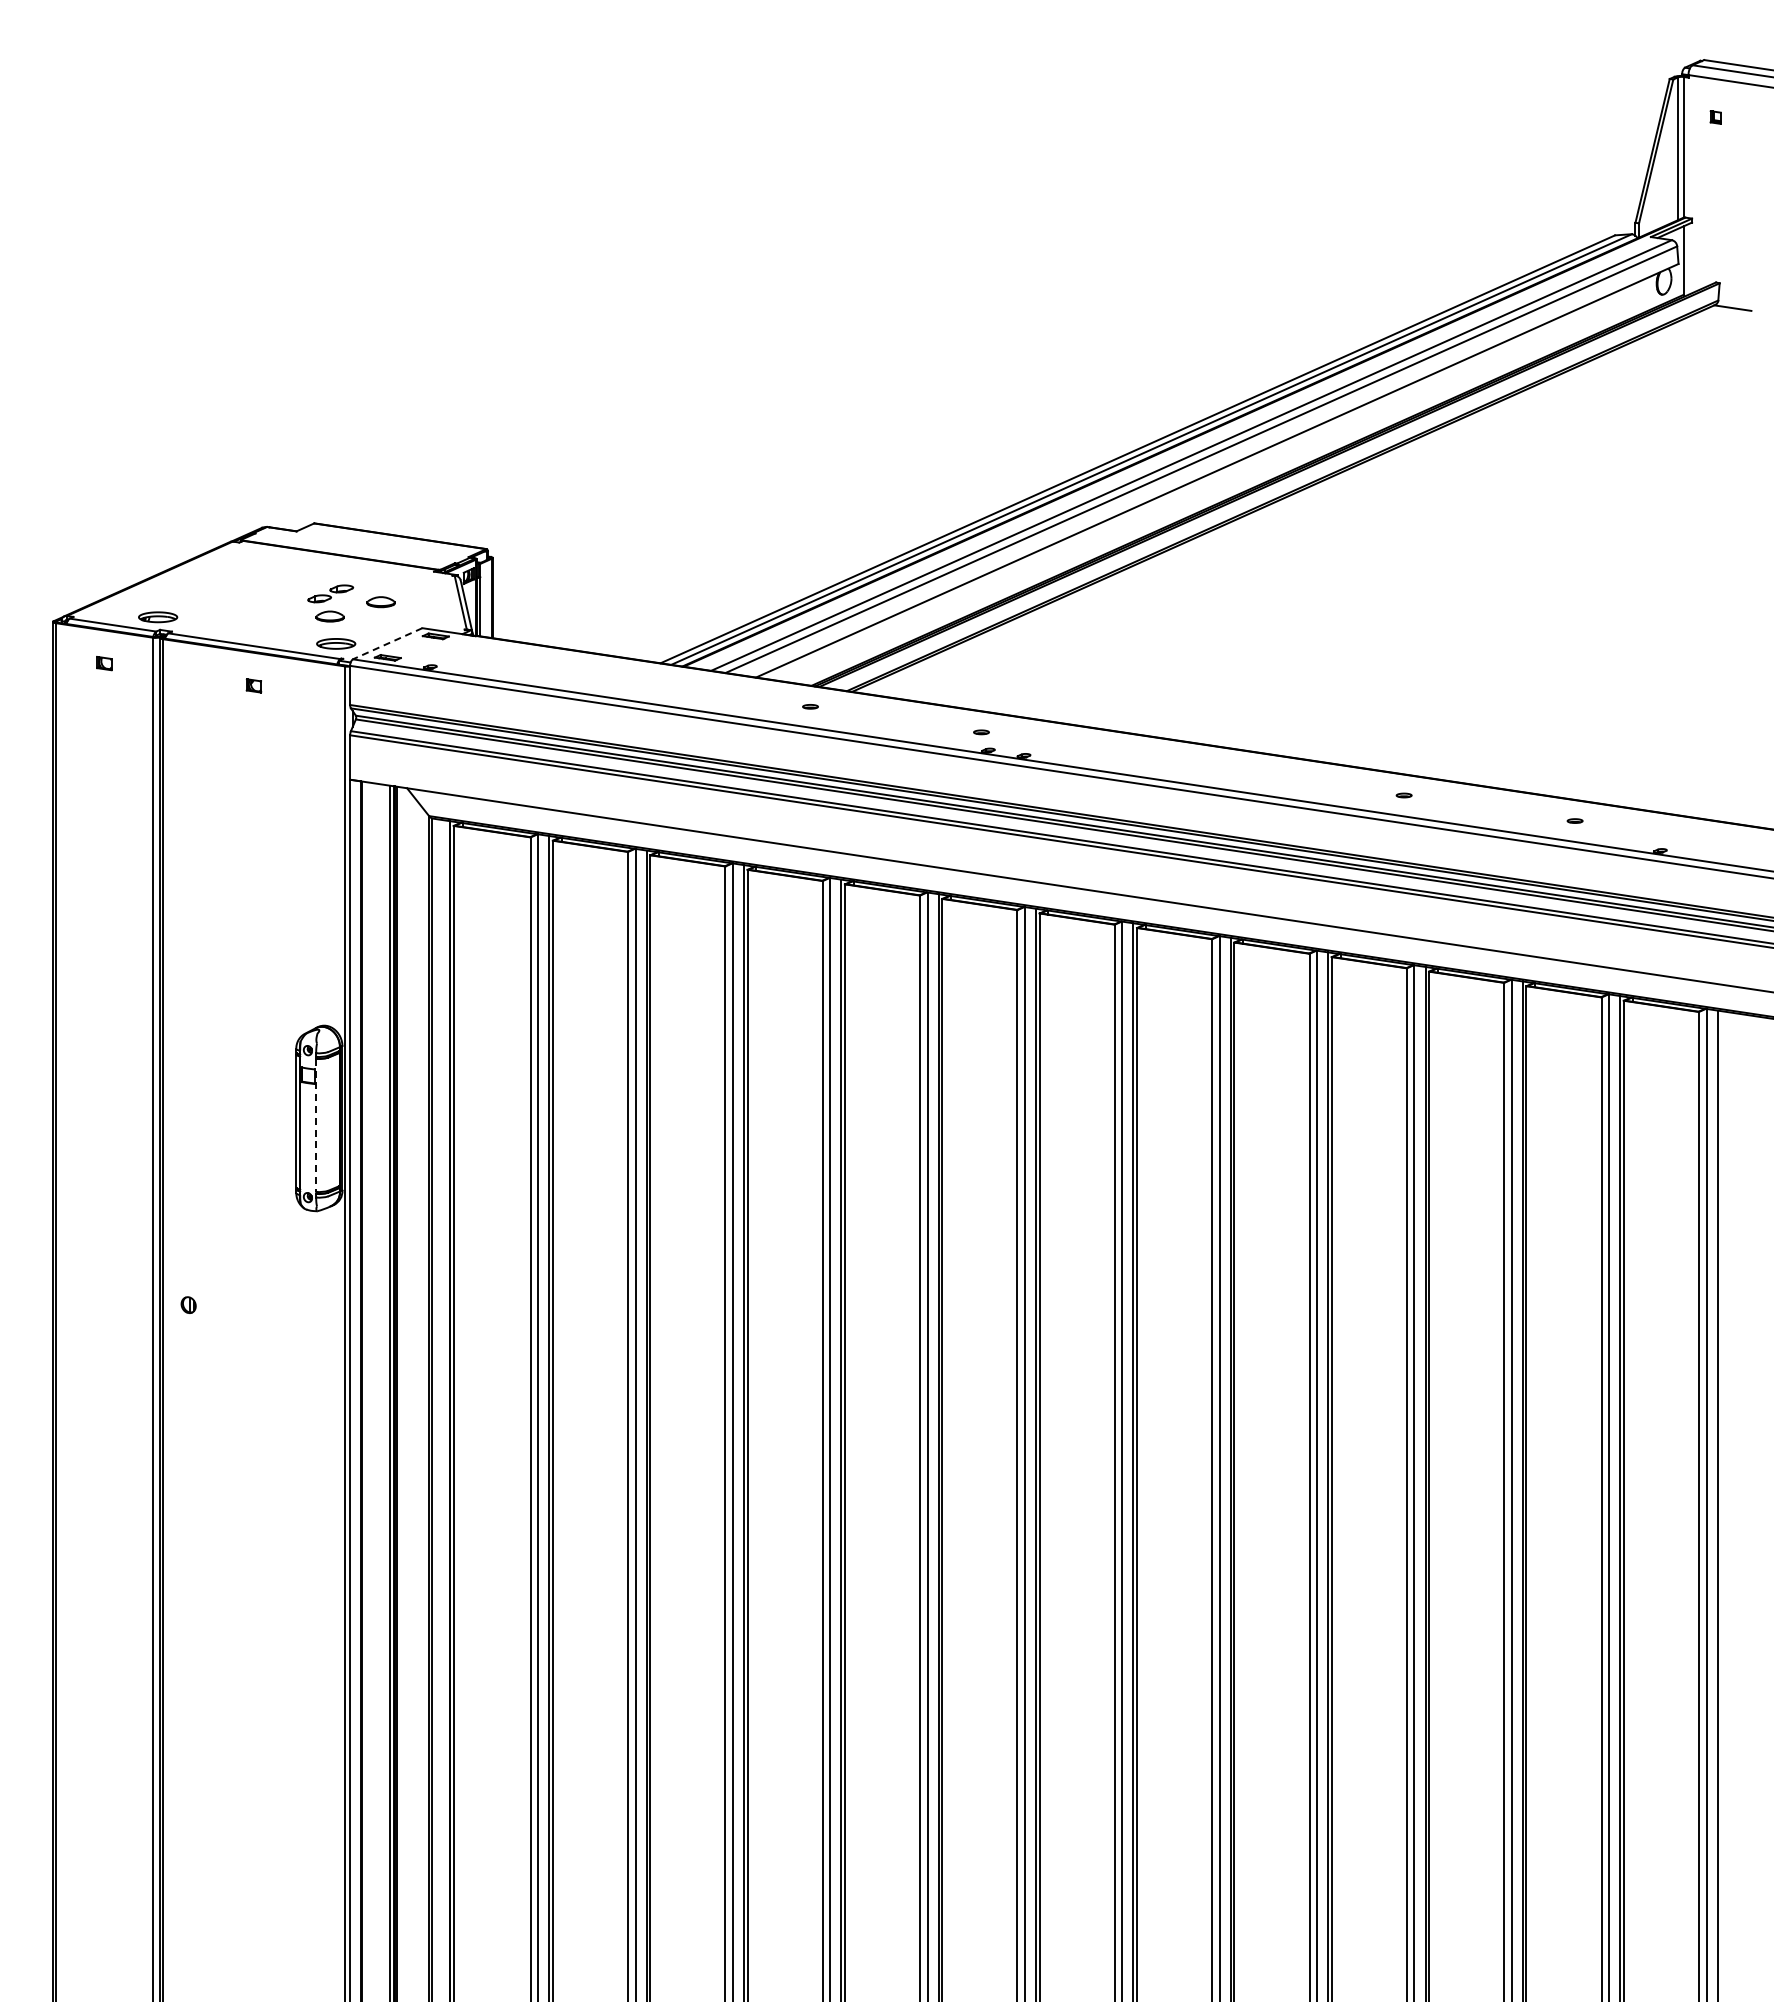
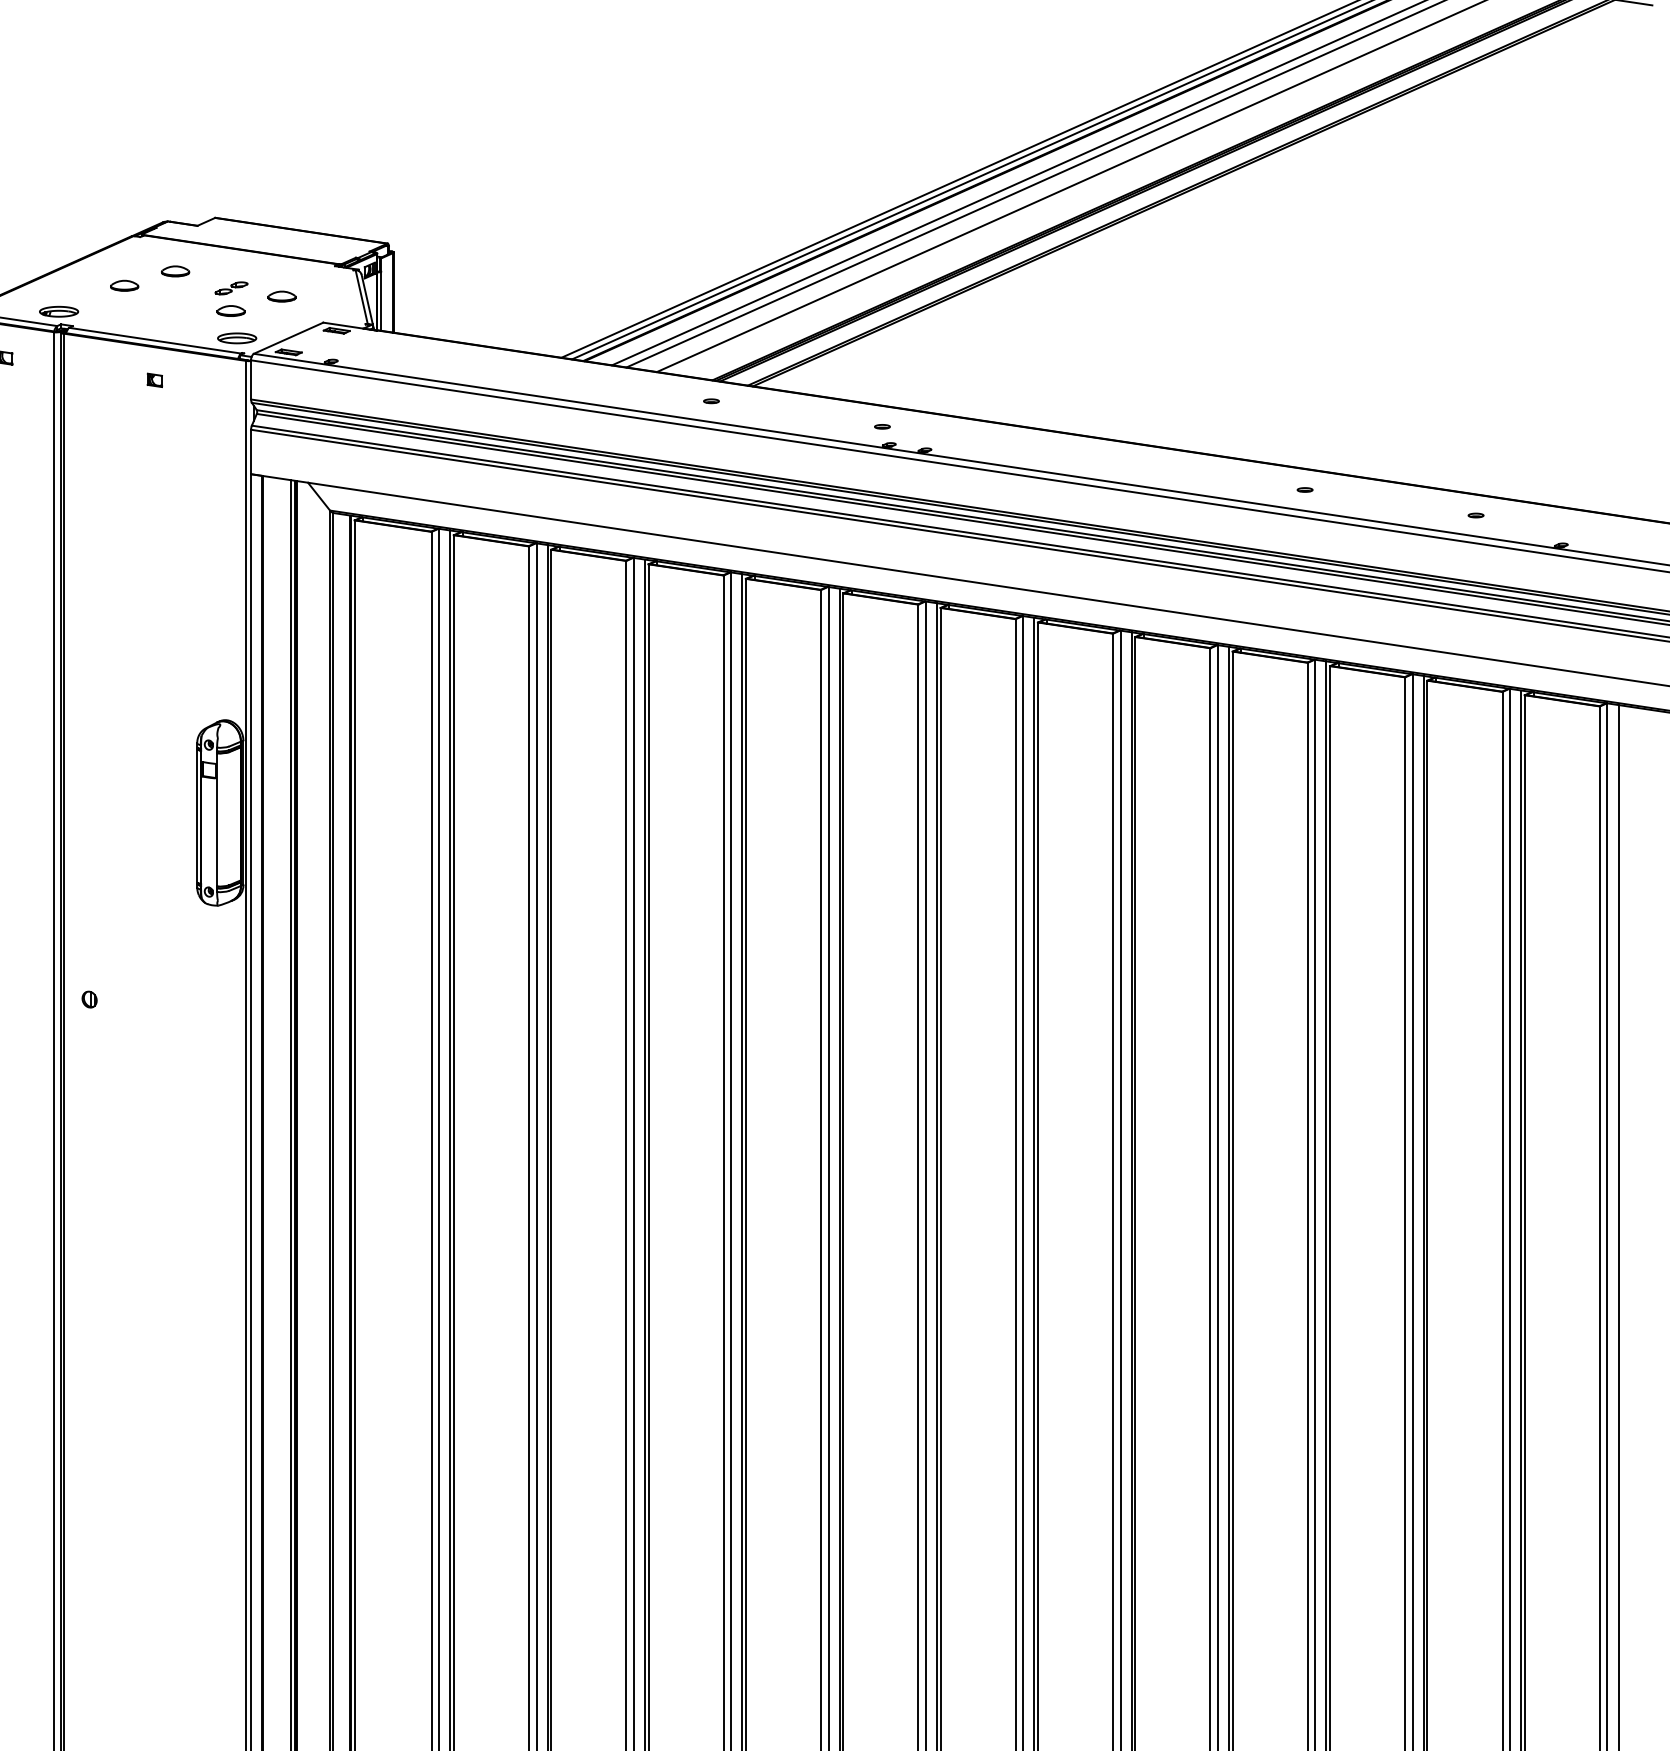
part: (274, 576) -> (175, 270), added
part: (223, 591) -> (124, 285), added
part: (330, 593) -> (231, 287), size x0.71
line: (387, 643) -> (288, 337), dashed -> solid
line: (316, 1125) -> (217, 819), dashed -> solid

